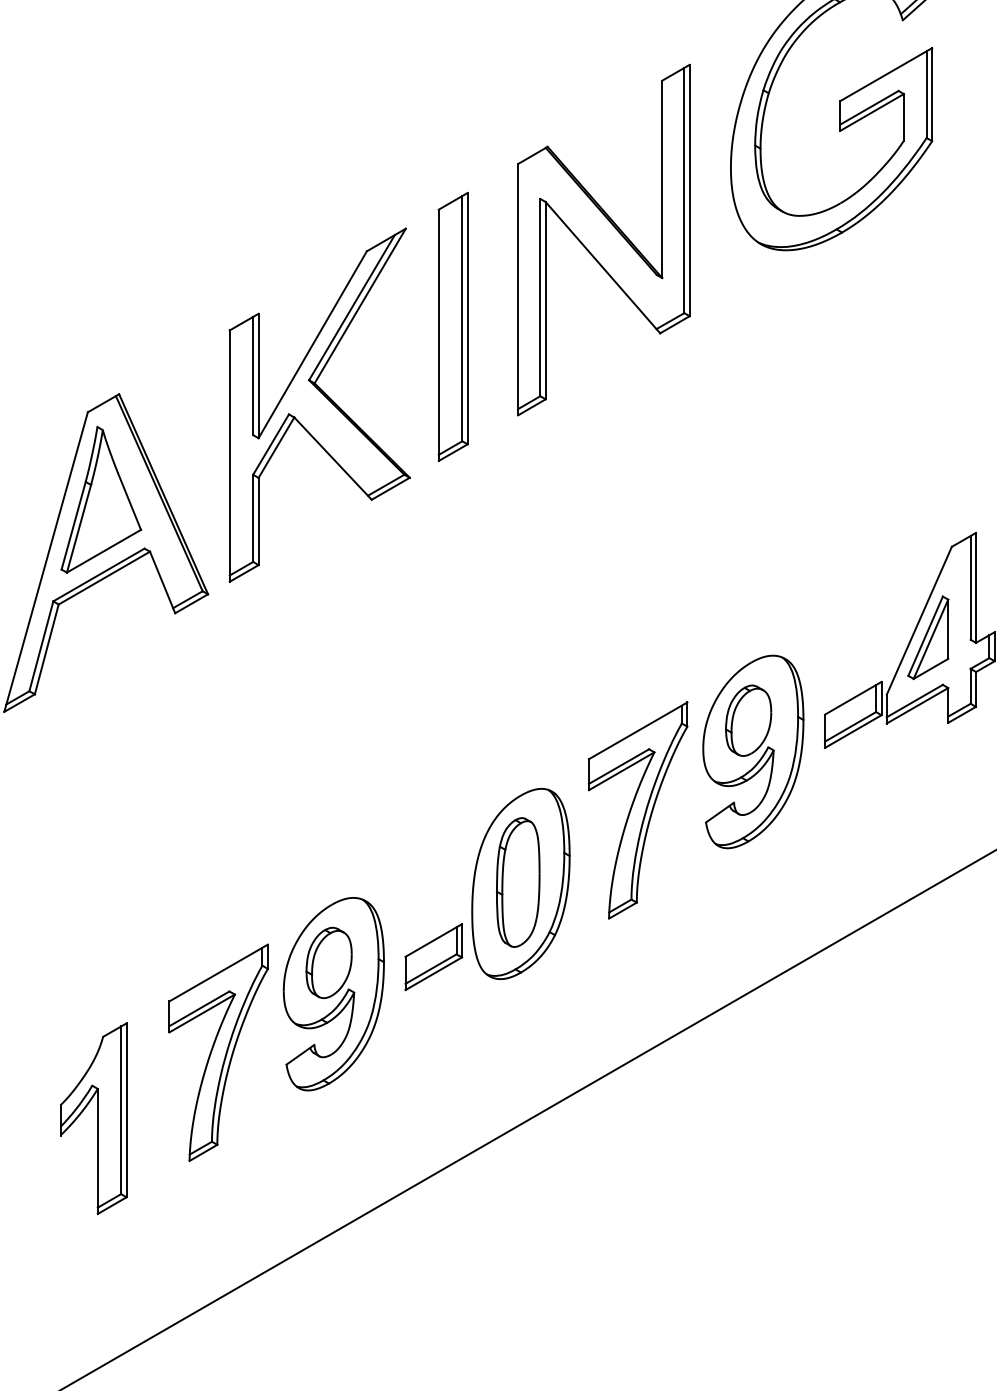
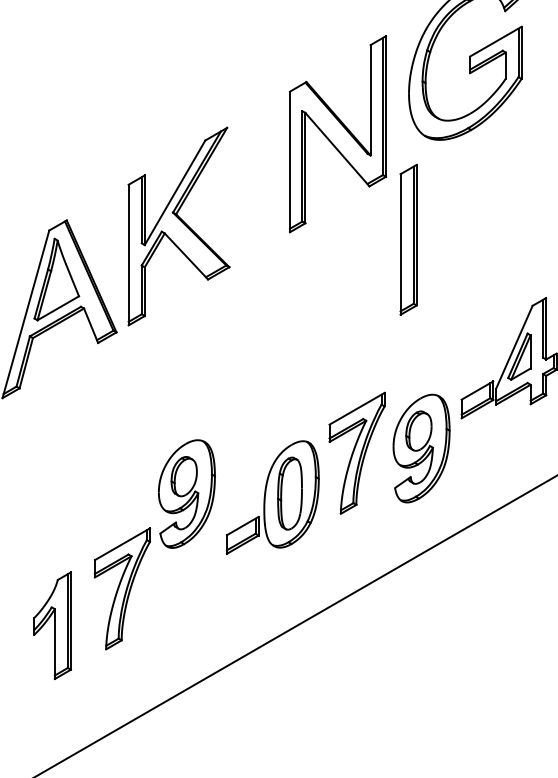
part: (452, 326) -> (408, 239), moved
part: (753, 751) -> (421, 448), moved
part: (333, 993) -> (186, 493), moved

